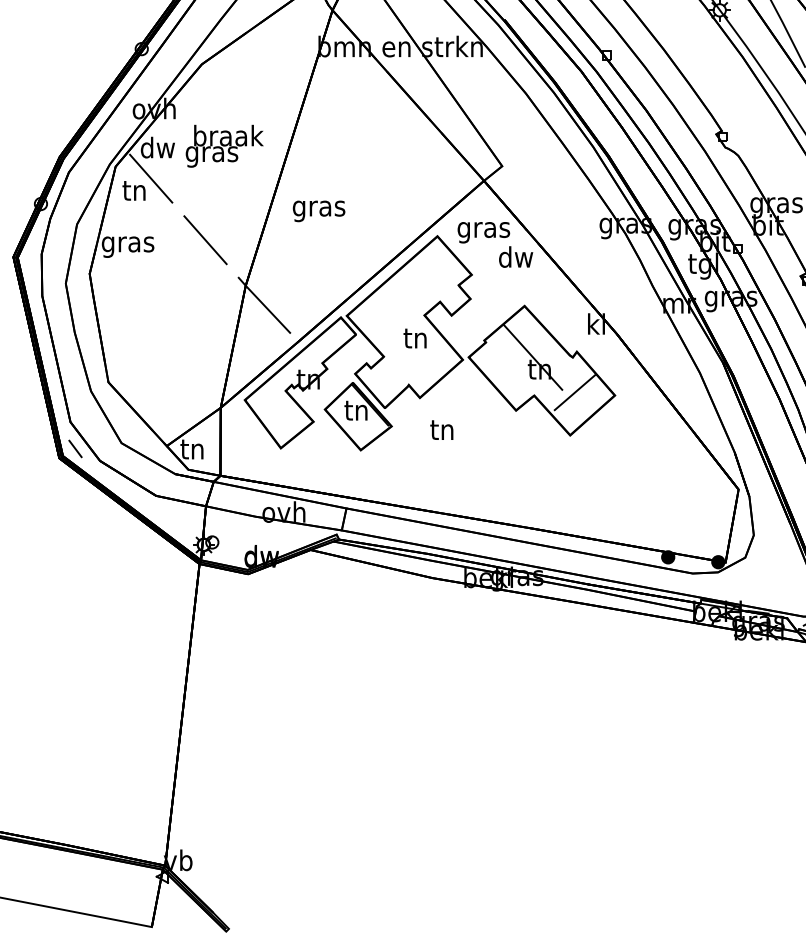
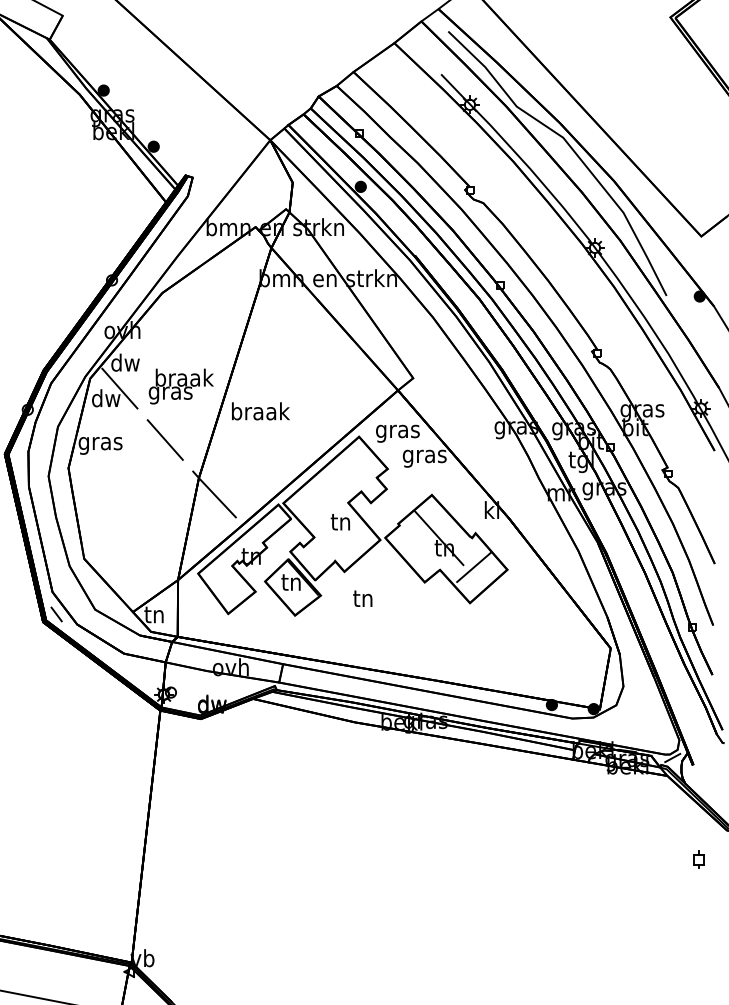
text: (223, 146) -> (180, 386), moved
text: (135, 190) -> (106, 398), tn -> dw
text: (319, 208) -> (260, 413), gras -> braak
text: (515, 259) -> (424, 456), dw -> gras

